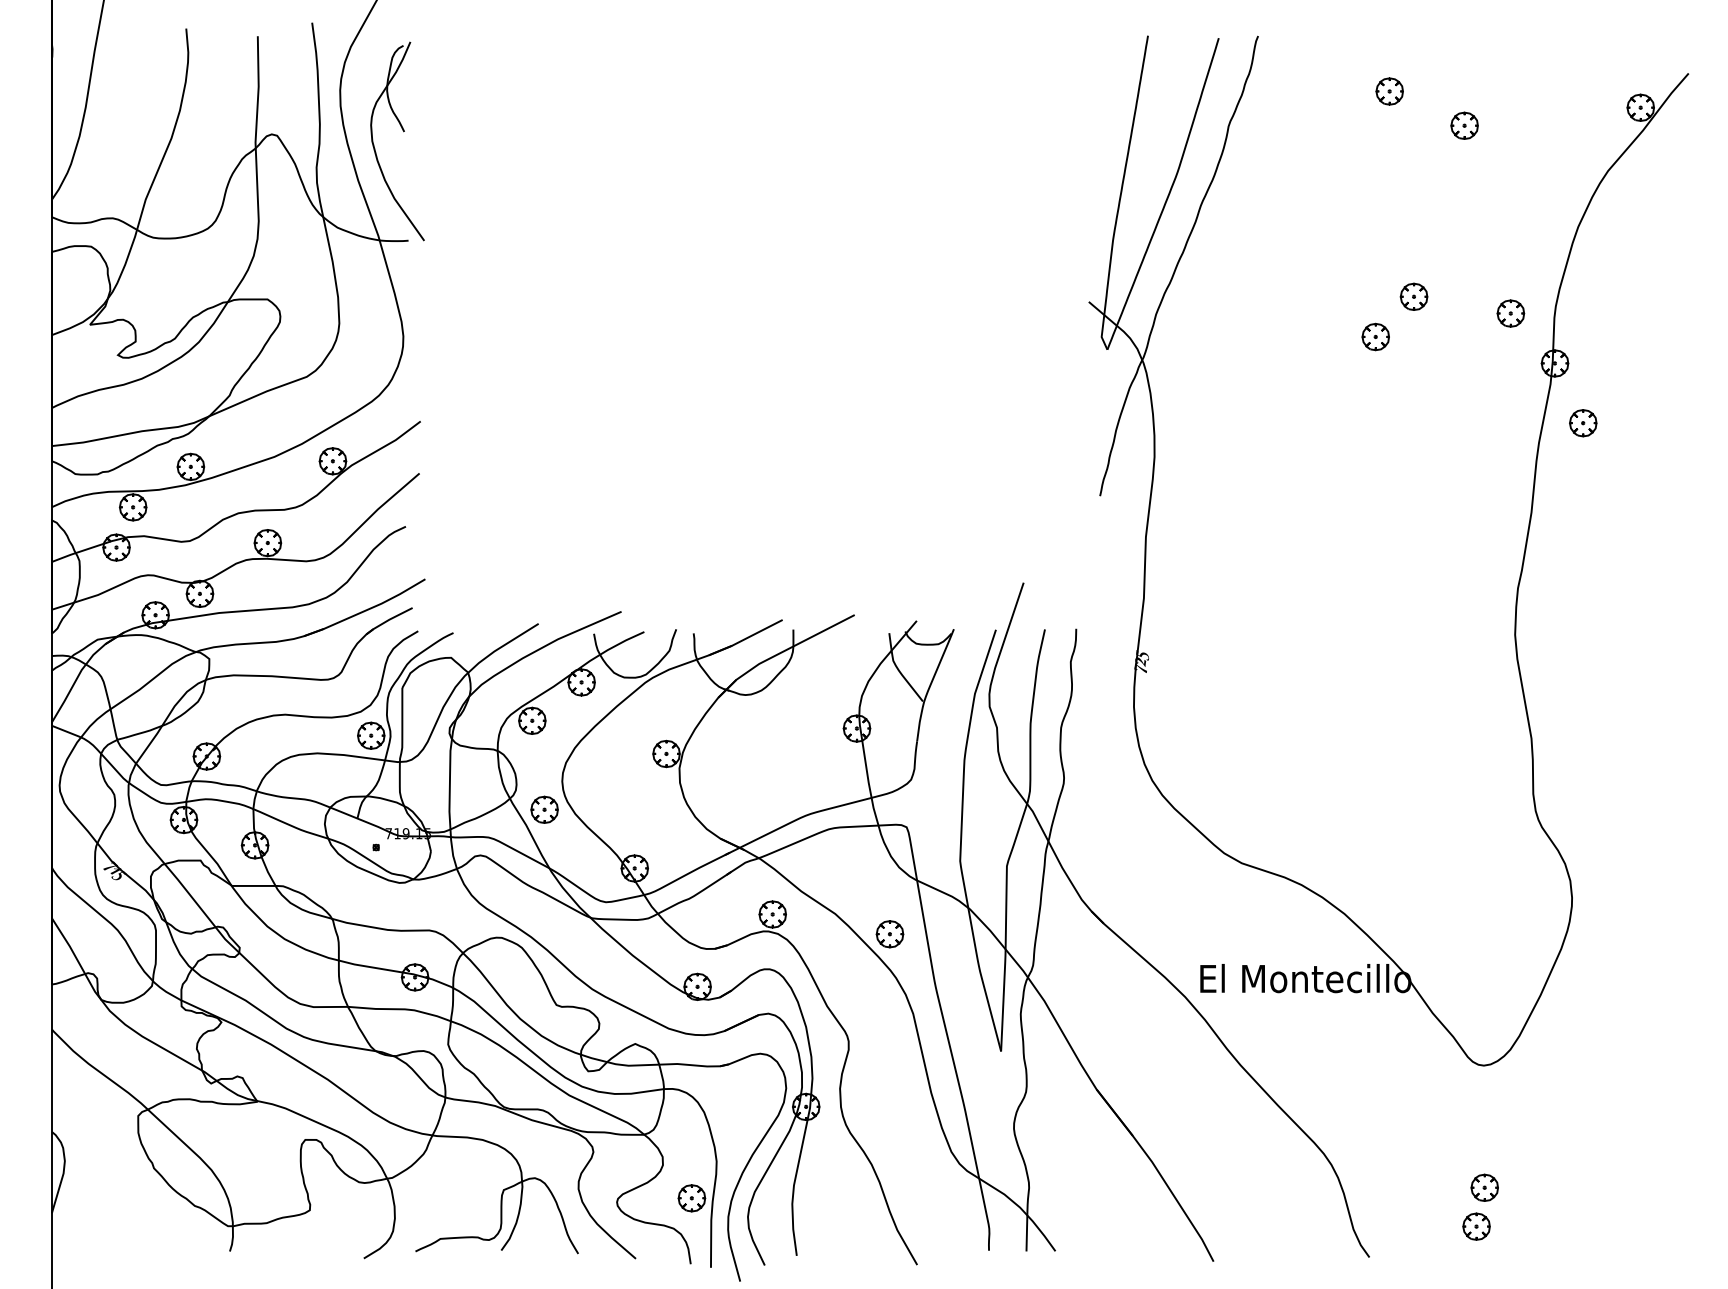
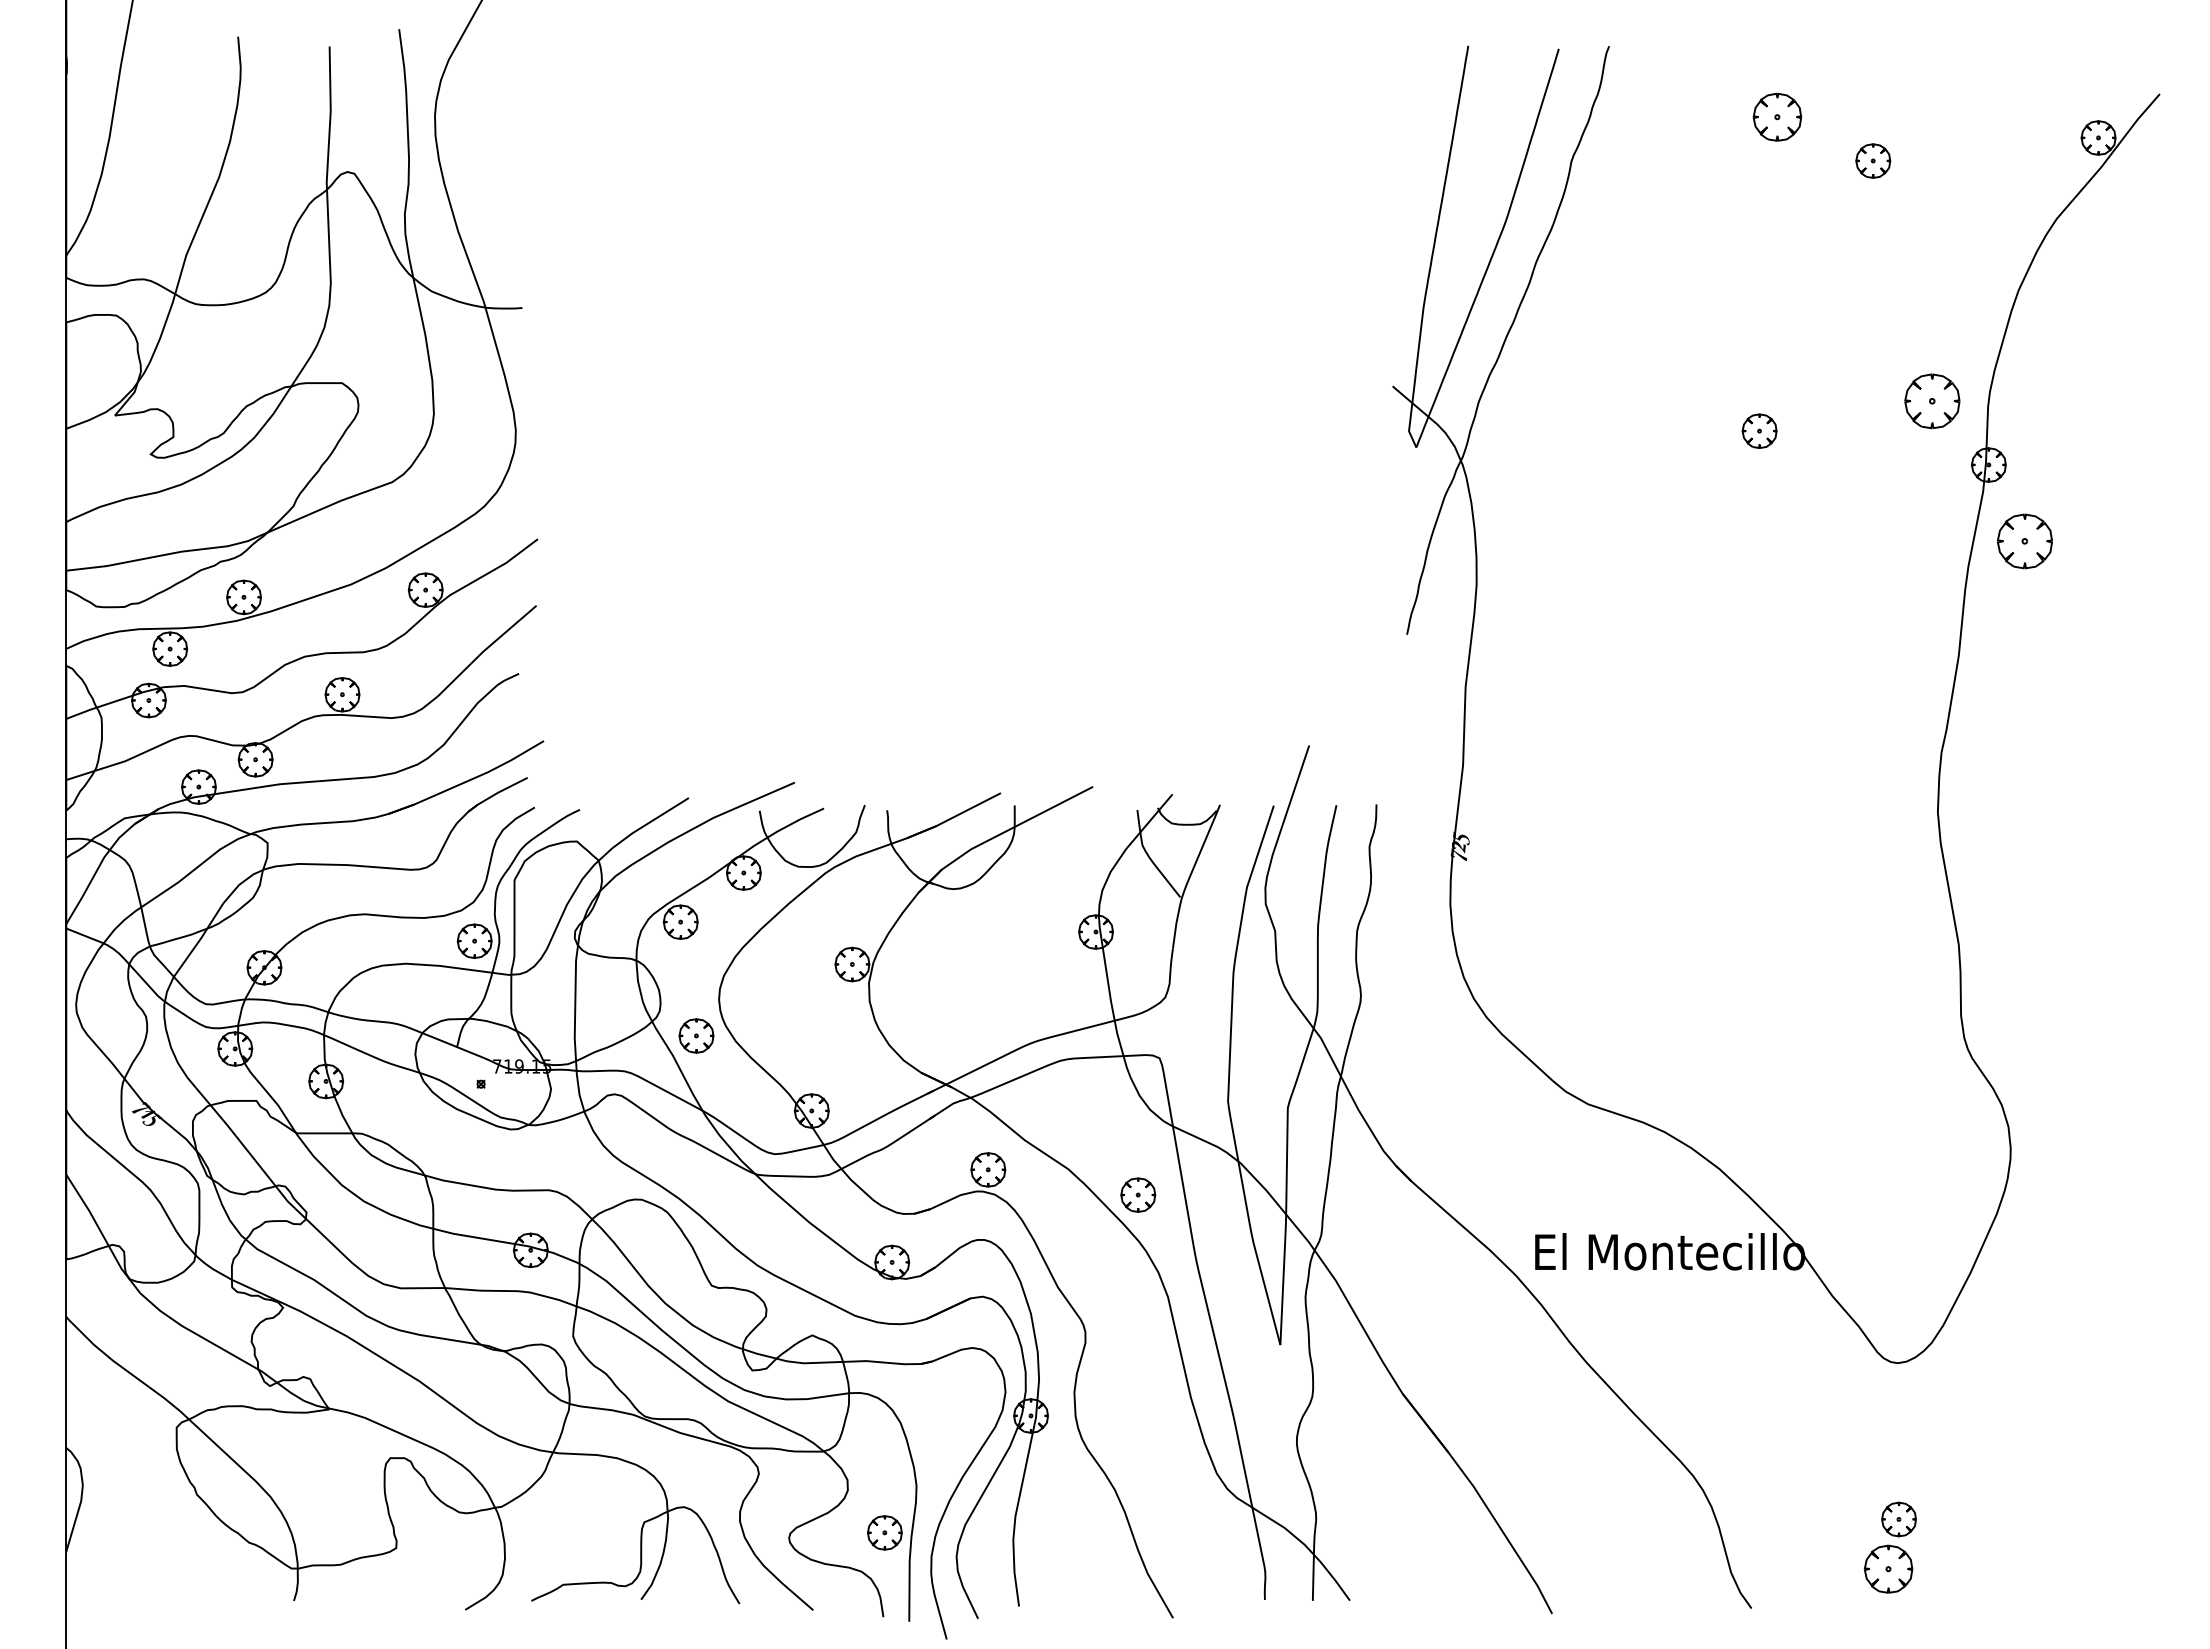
part: (1389, 90) -> (1777, 116), size x1.4
part: (403, 132) -> (516, 169), removed
part: (1413, 296) -> (1808, 379), removed
part: (1510, 313) -> (1932, 400), size x1.6
part: (1582, 423) -> (2024, 541), size x1.6
part: (1476, 1226) -> (1888, 1568), size x1.4

